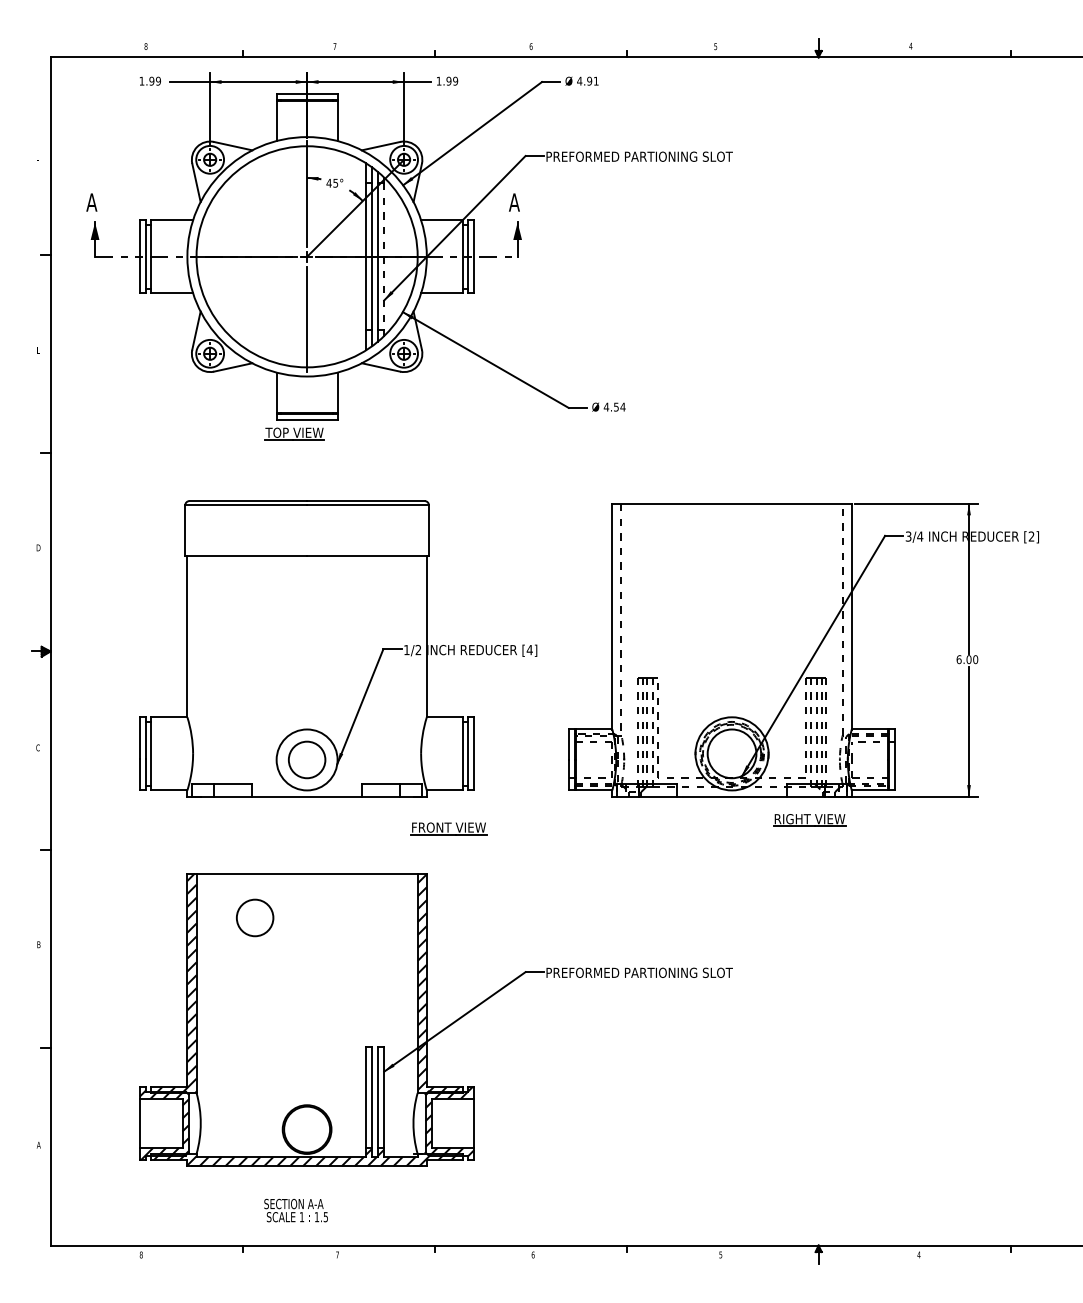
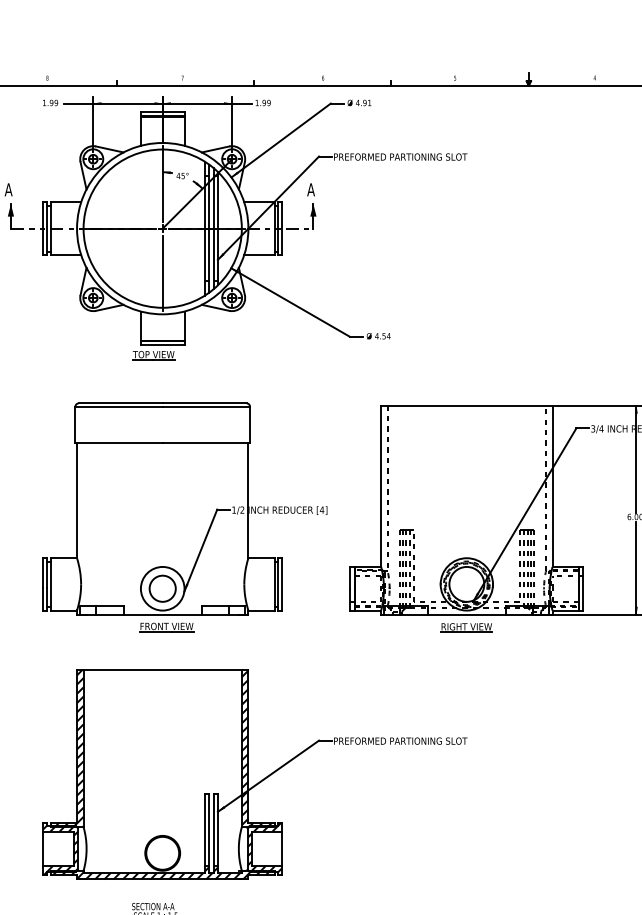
line: (384, 256) -> (218, 228), dashed -> solid
part: (809, 820) -> (466, 627), moved
part: (448, 828) -> (166, 627), moved
circle: (255, 917) -> (125, 701), removed

